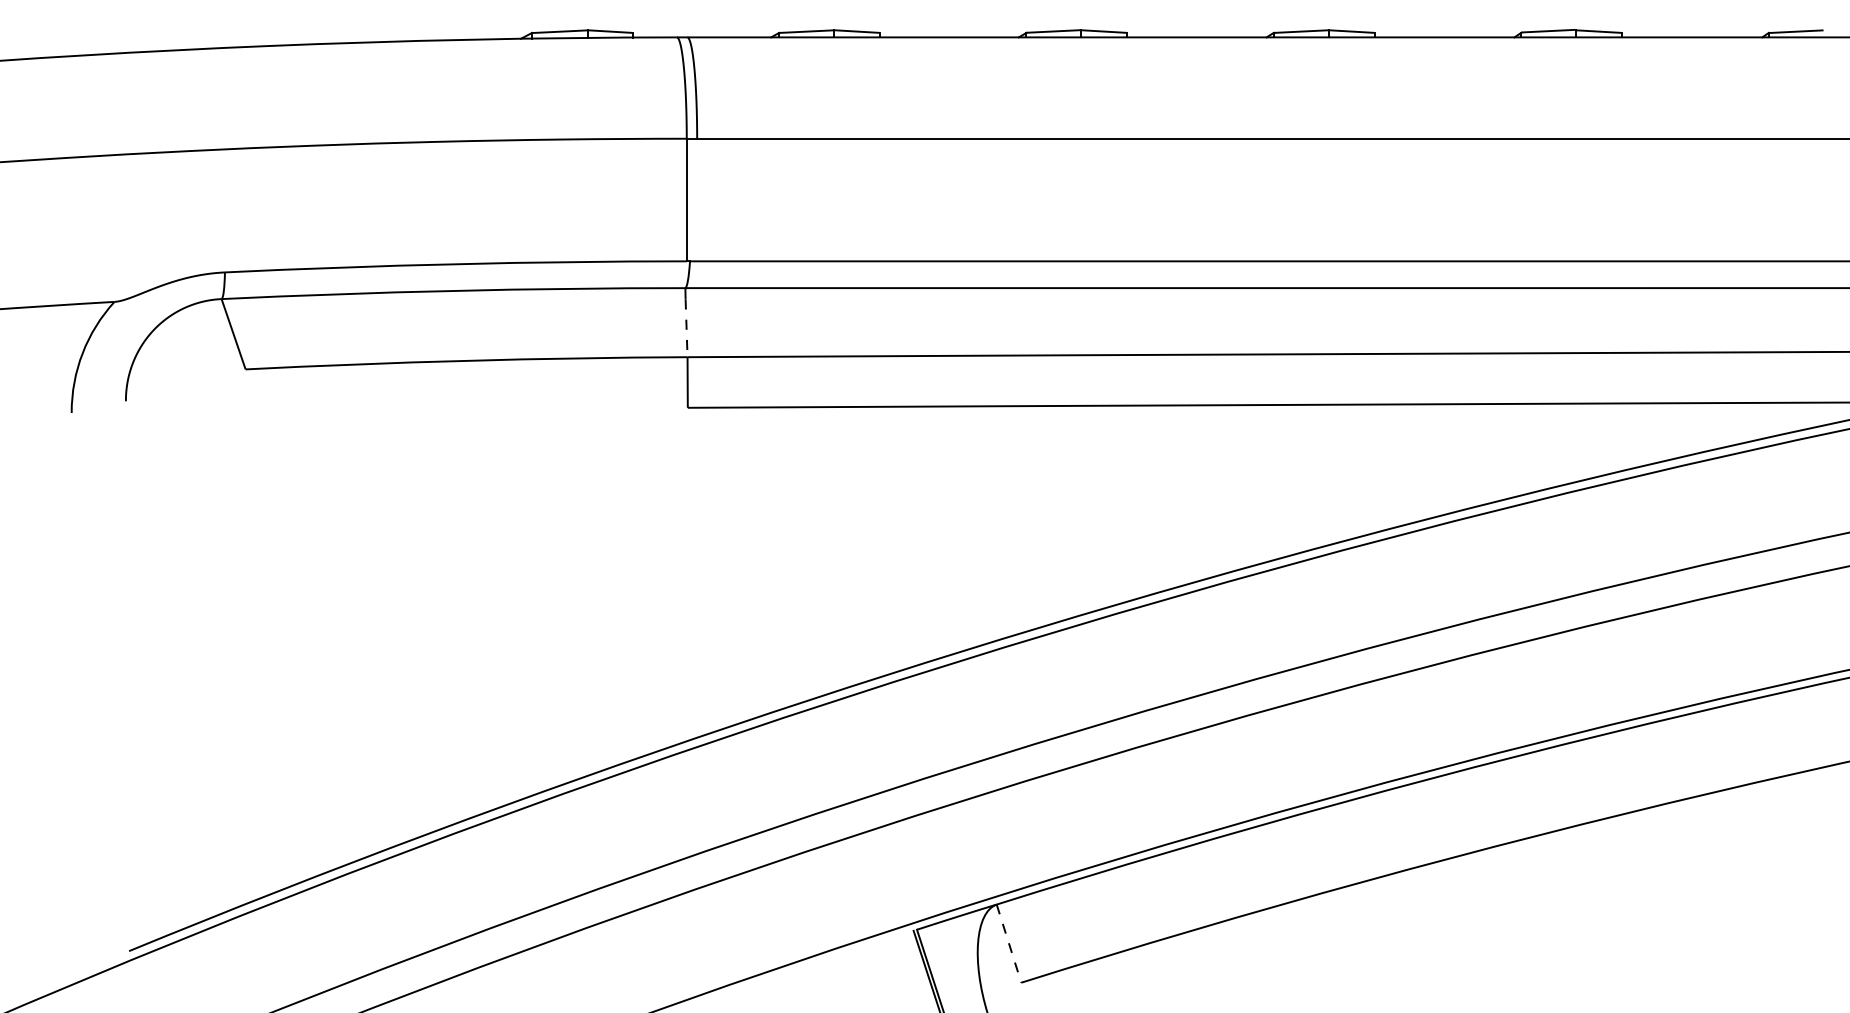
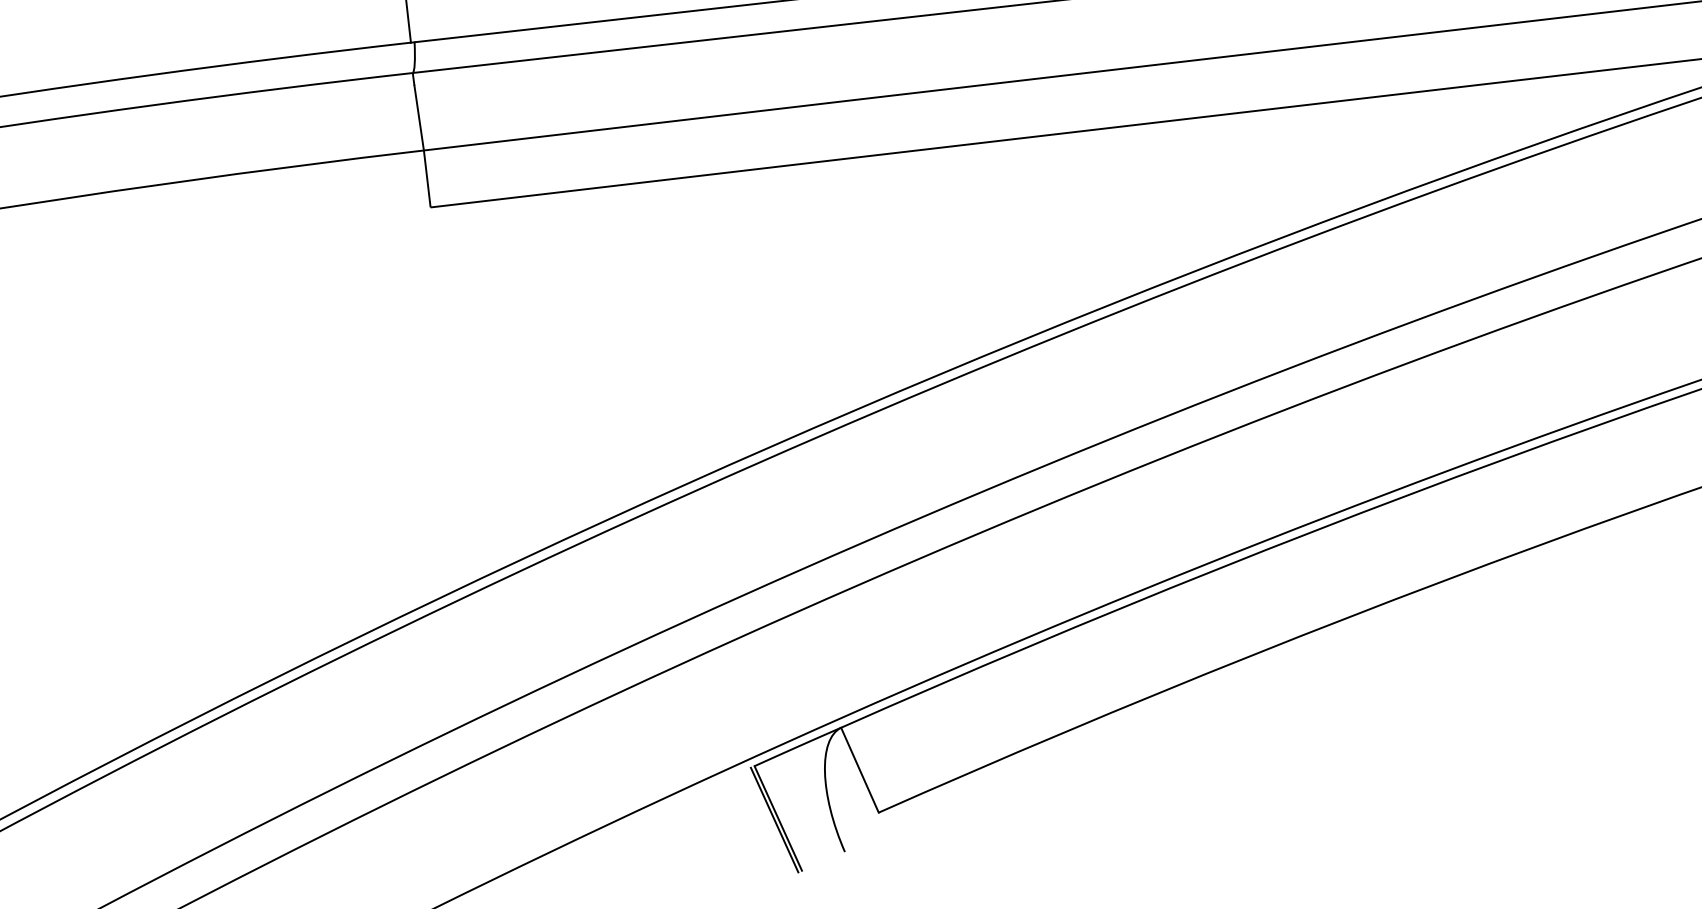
line: (686, 328) -> (419, 118), dashed -> solid
line: (1009, 943) -> (860, 769), dashed -> solid

